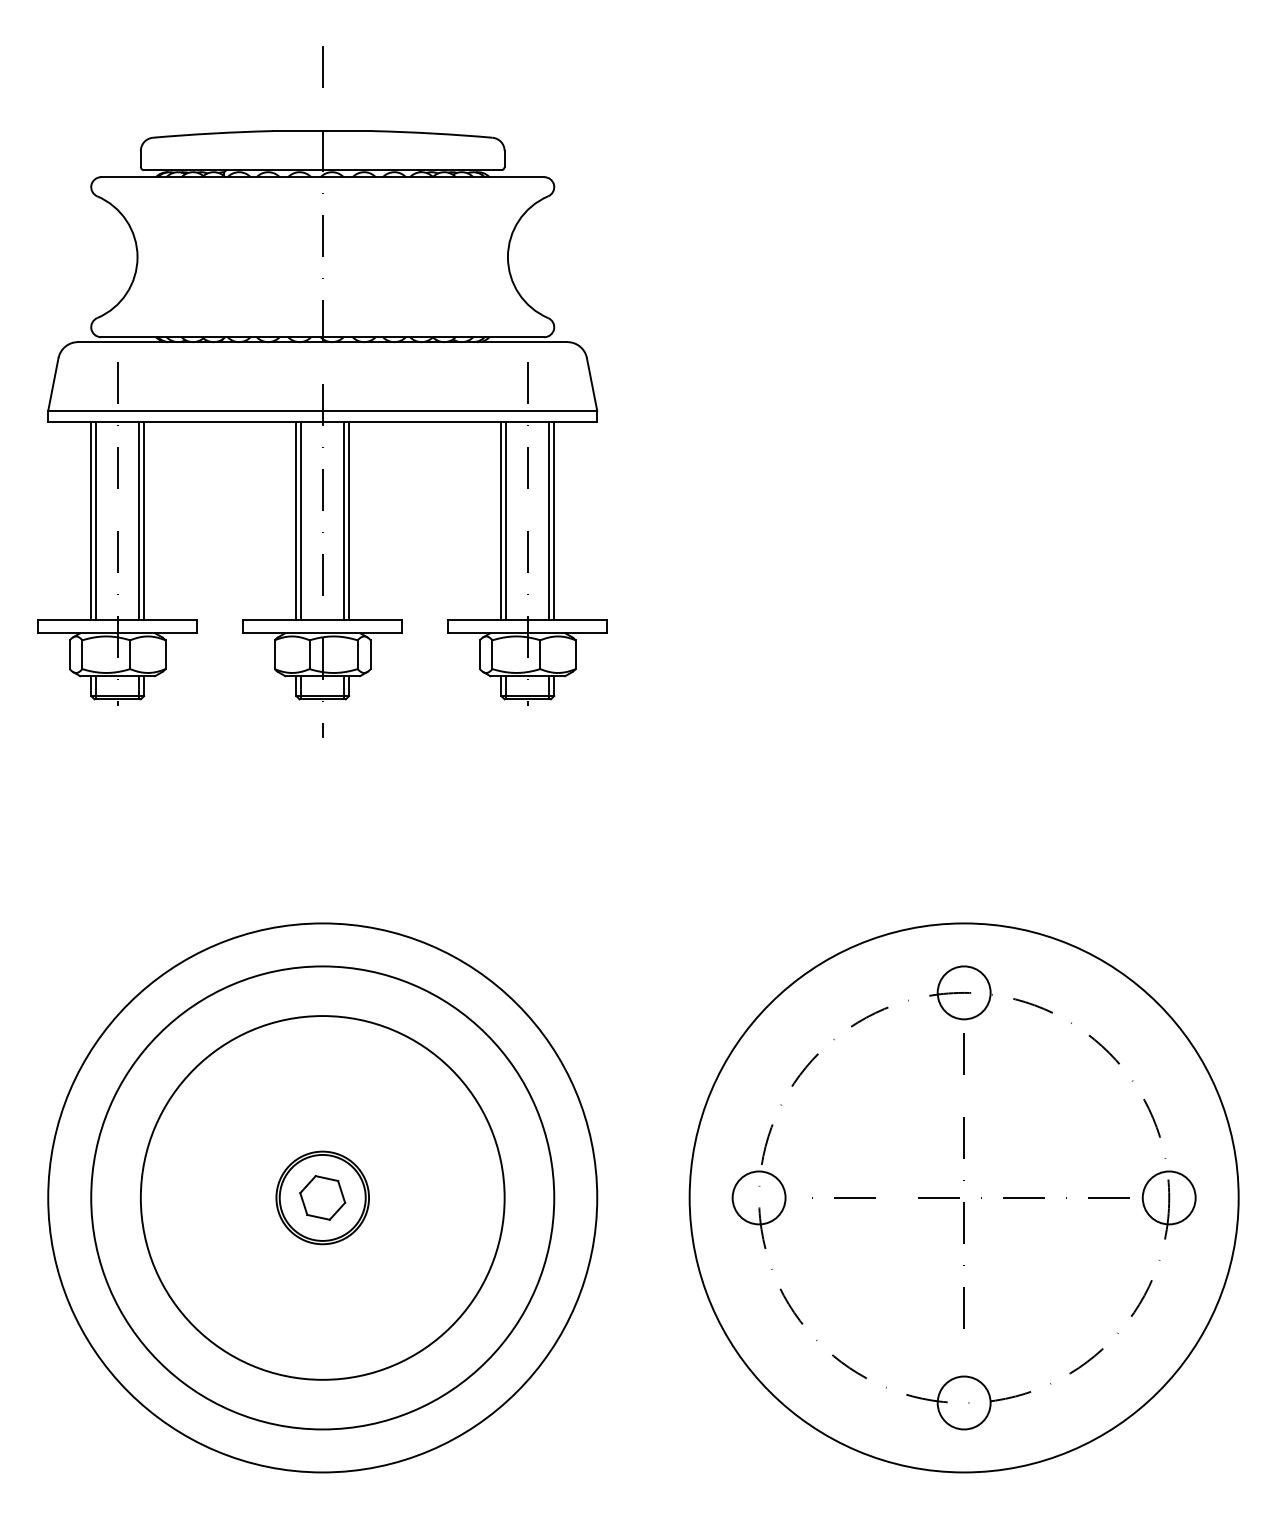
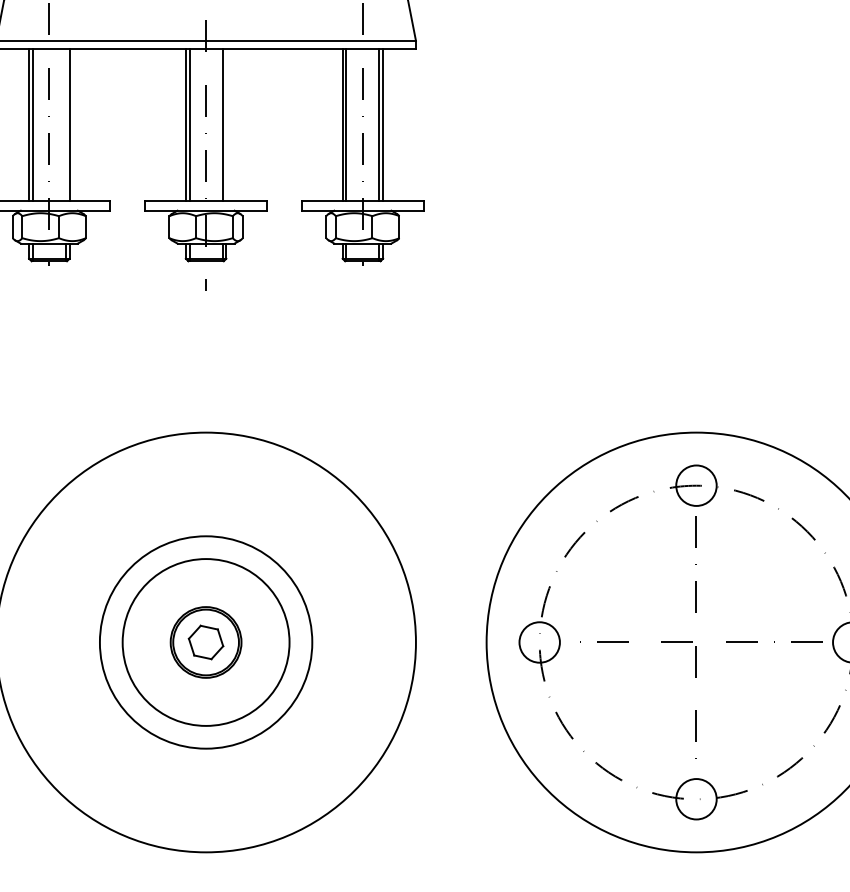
line: (139, 520) -> (66, 124), removed
line: (349, 520) -> (226, 124), removed
circle: (322, 1197) -> (205, 642), size x0.6
circle: (322, 1197) -> (205, 642), size x0.6

